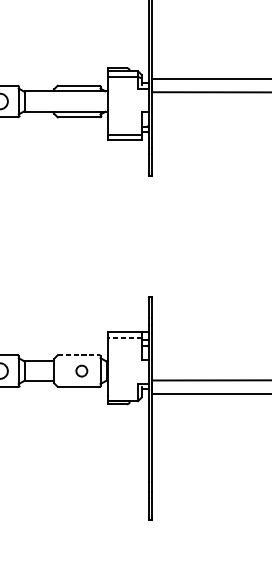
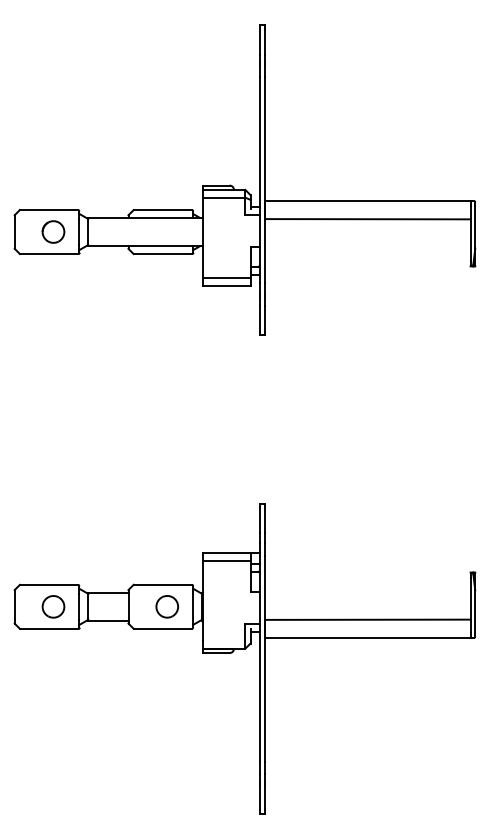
line: (124, 337) -> (226, 560), dashed -> solid
line: (79, 355) -> (163, 584), dashed -> solid
part: (81, 370) -> (166, 606), size x1.43

